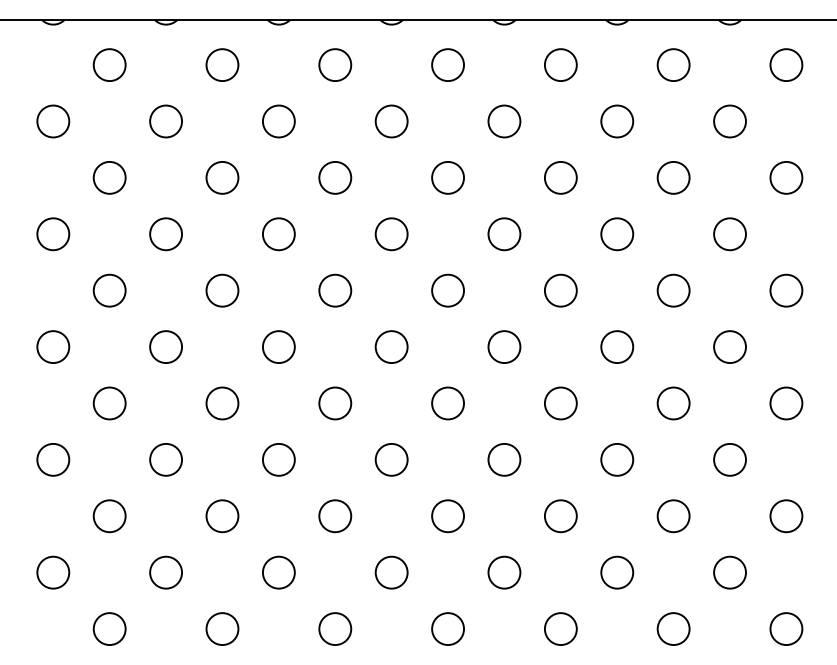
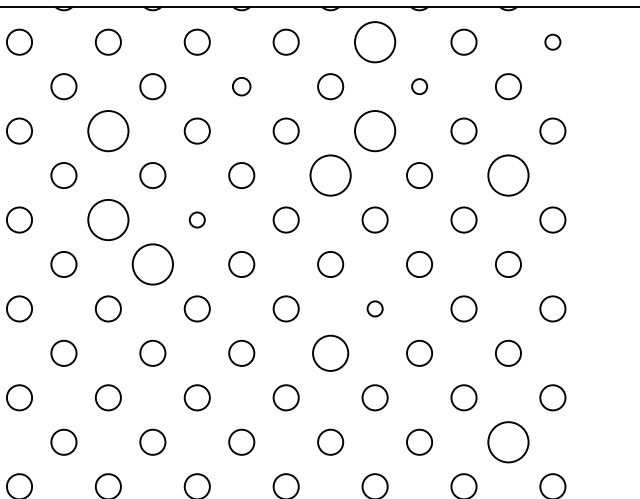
circle: (560, 65) -> (374, 42), size x1.6
circle: (786, 65) -> (552, 42), size x0.6
circle: (391, 121) -> (241, 86), size x0.7
circle: (617, 121) -> (419, 86), size x0.6
circle: (222, 177) -> (108, 130), size x1.6
circle: (560, 177) -> (374, 130), size x1.6
circle: (504, 234) -> (330, 175), size x1.6
circle: (729, 234) -> (508, 175), size x1.6
circle: (222, 290) -> (108, 219), size x1.6
circle: (335, 290) -> (197, 219), size x0.6
circle: (278, 347) -> (152, 264), size x1.6
circle: (560, 403) -> (374, 308), size x0.6
circle: (504, 459) -> (330, 353), size x1.4
circle: (729, 572) -> (508, 442), size x1.6

